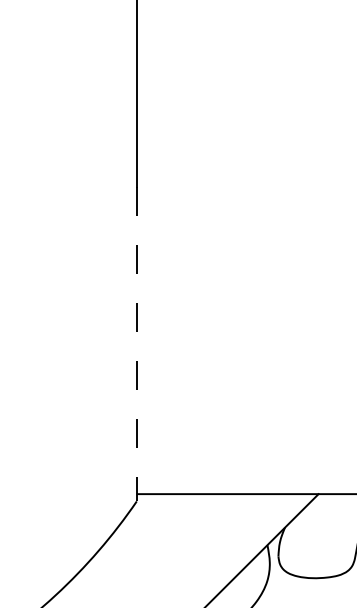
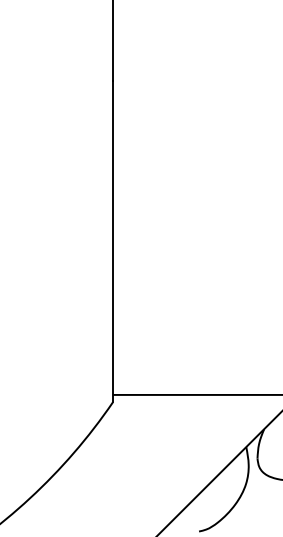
line: (136, 344) -> (112, 242), dashed -> solid

